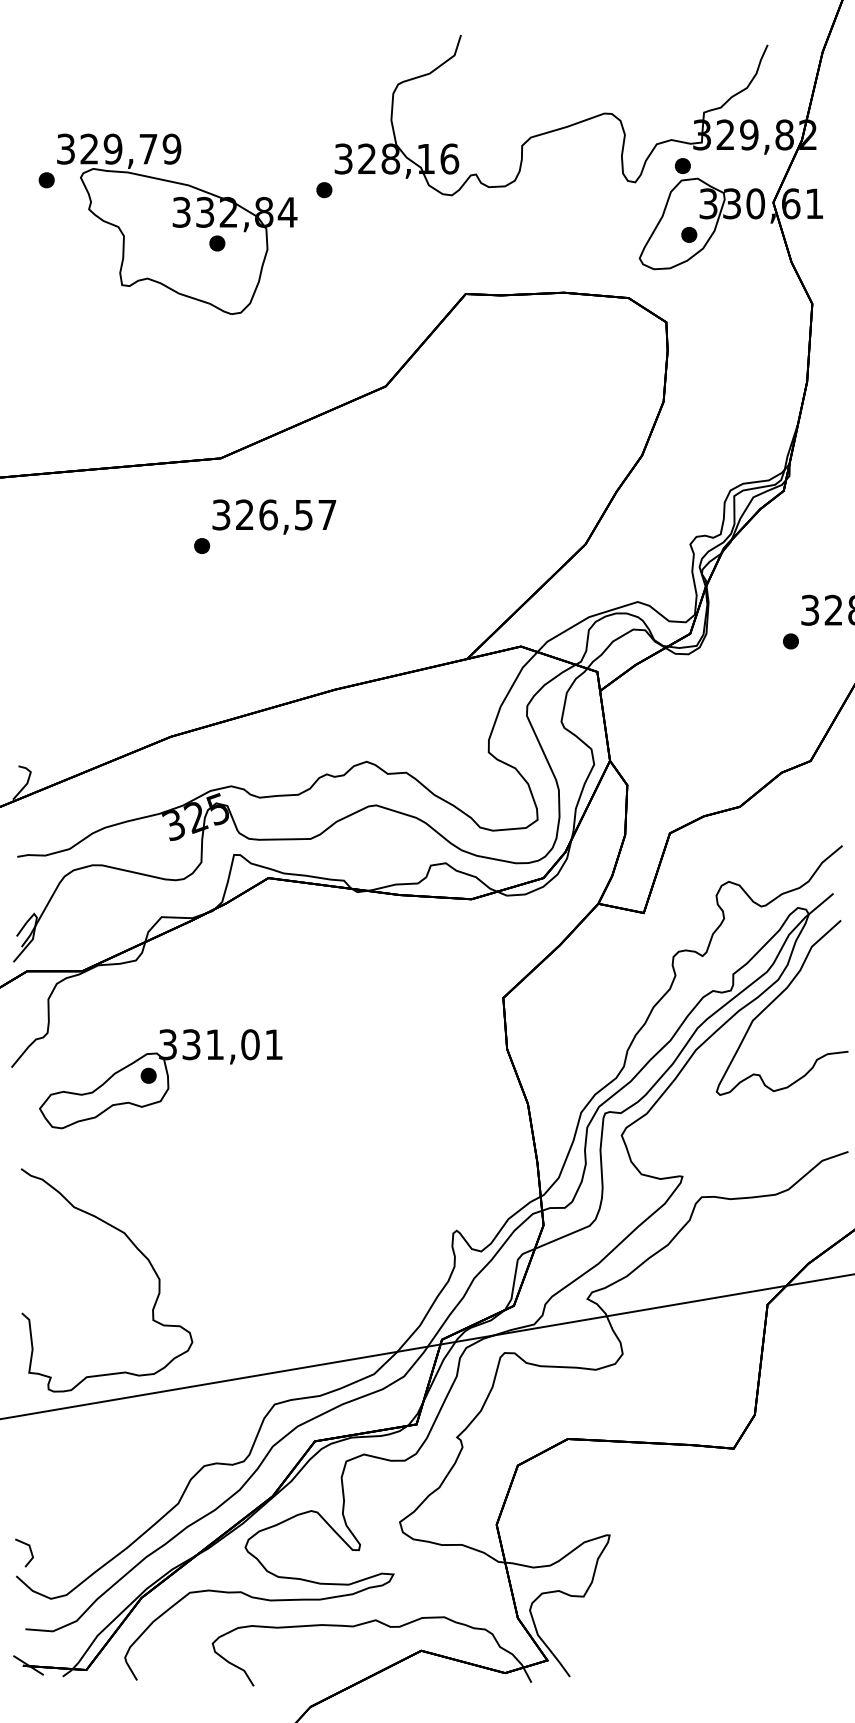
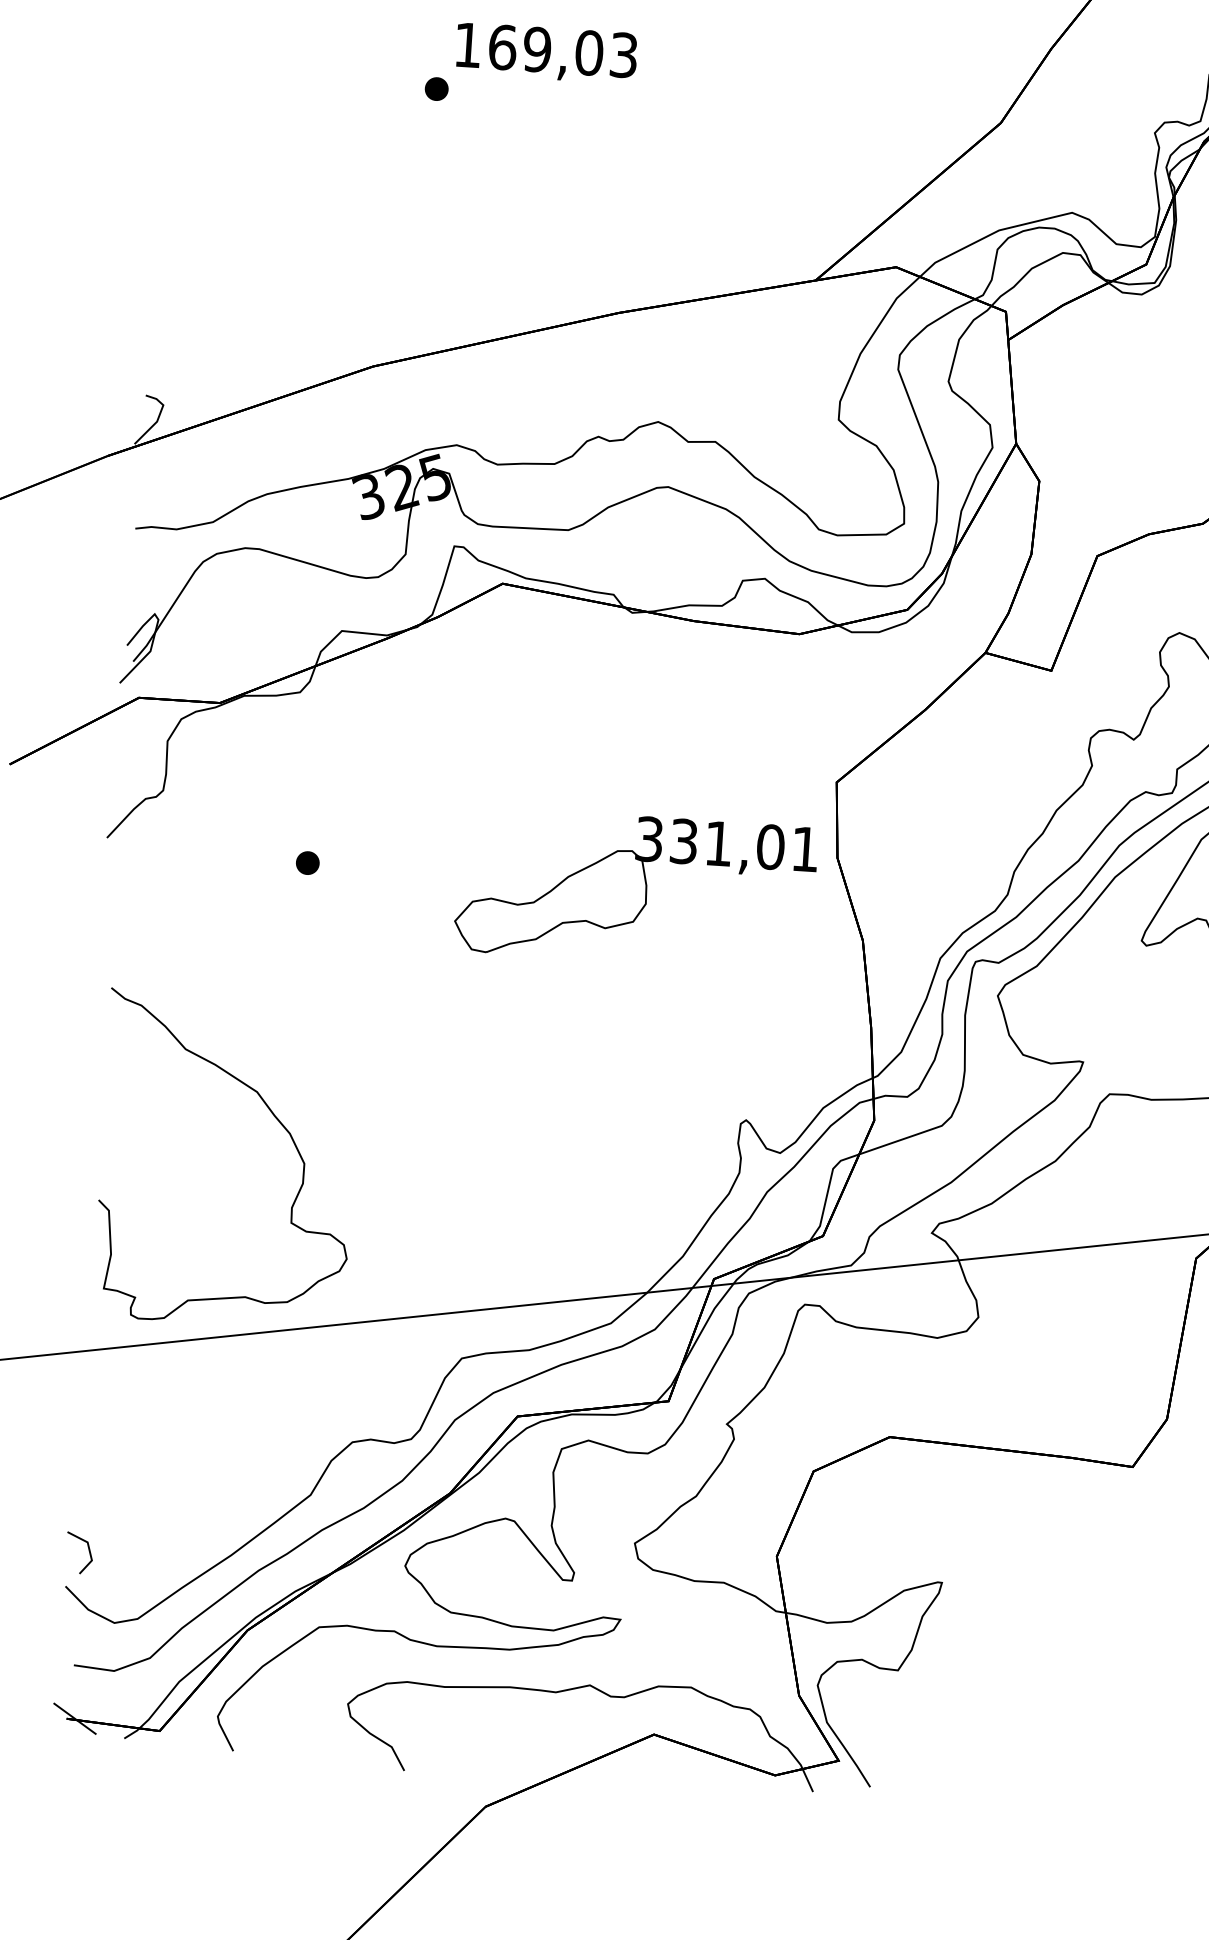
text: (274, 514) -> (546, 49), 326,57 -> 169,03
part: (160, 1079) -> (635, 889), moved

